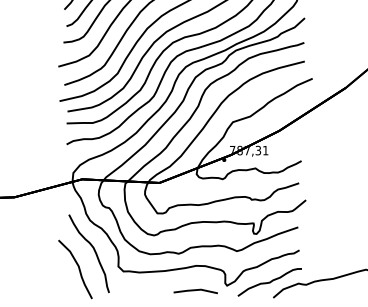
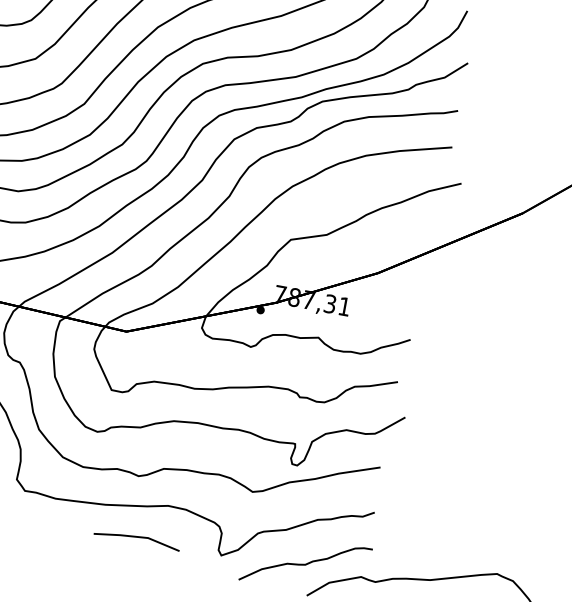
line: (195, 290) -> (136, 537), moved

